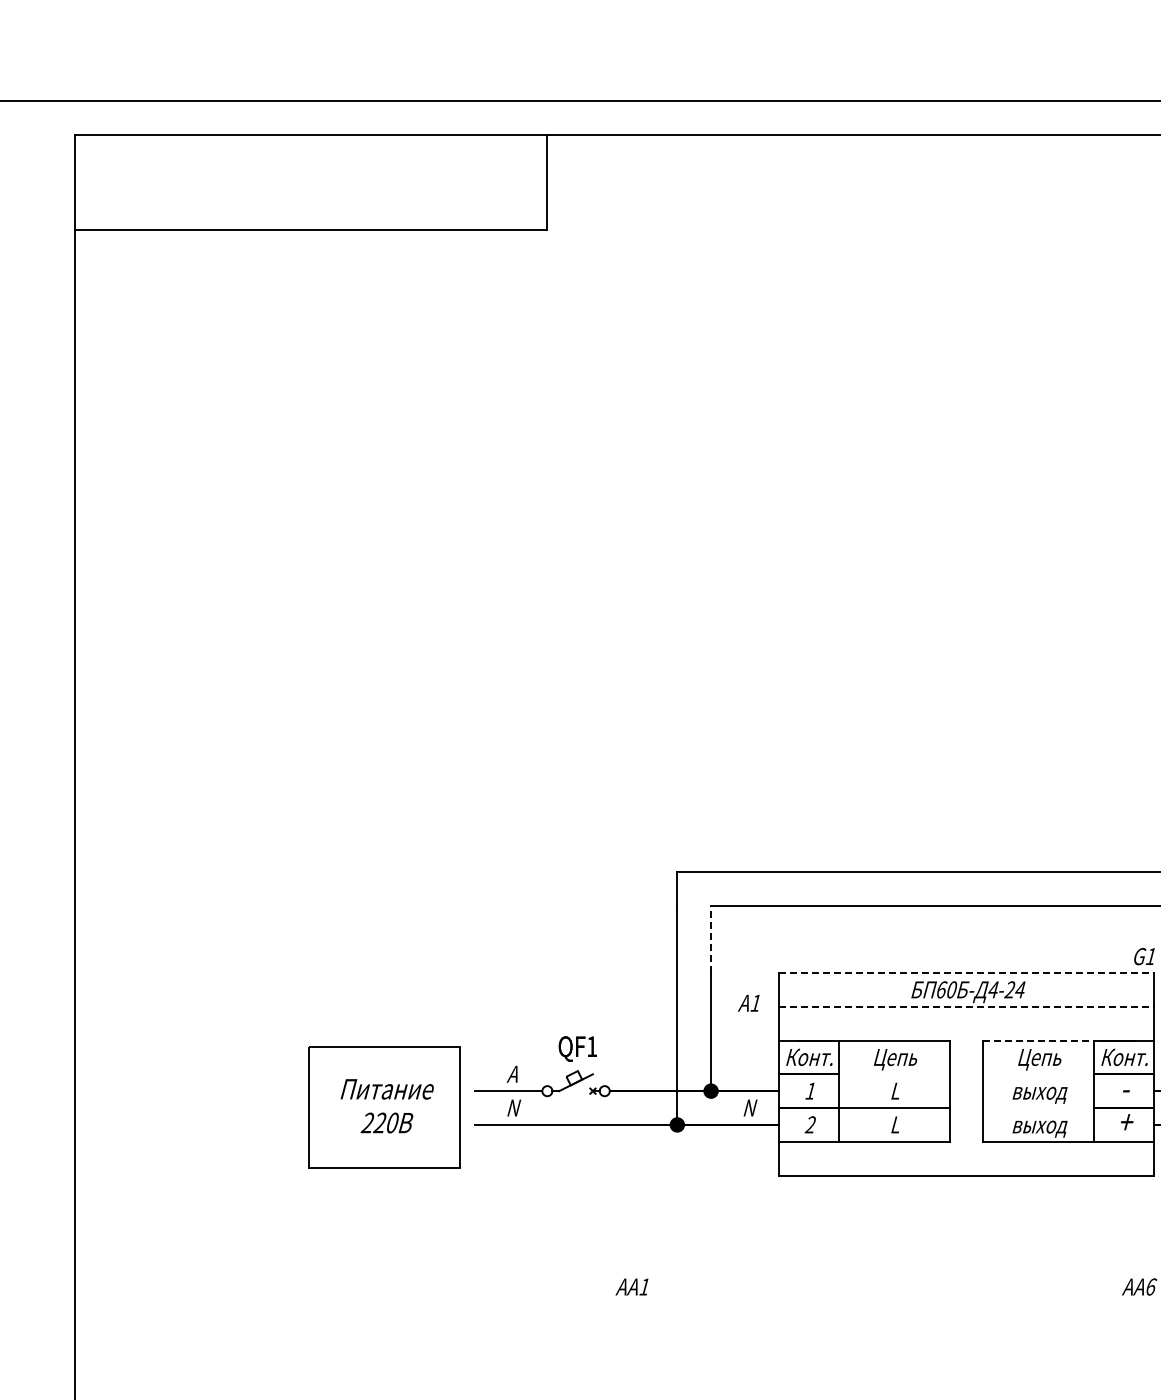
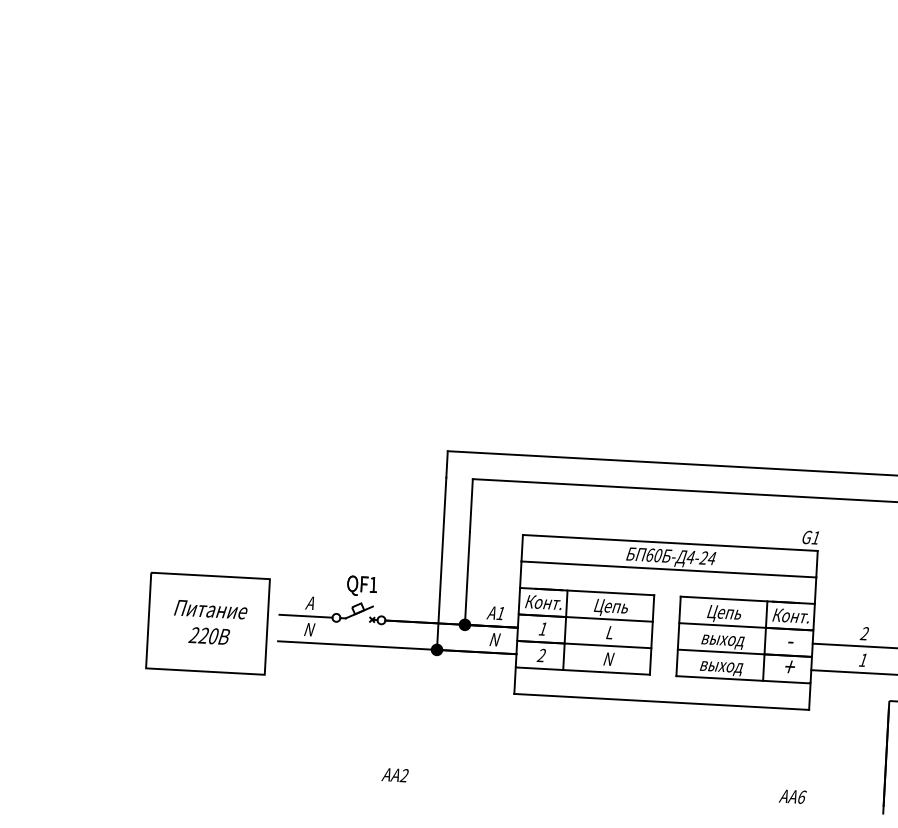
line: (711, 939) -> (471, 505), dashed -> solid
line: (966, 973) -> (670, 543), dashed -> solid
text: (748, 1002) -> (495, 612), moved
line: (966, 1006) -> (668, 569), dashed -> solid
line: (1039, 1040) -> (724, 599), dashed -> solid
line: (894, 1074) -> (609, 619), added
line: (1038, 1074) -> (722, 625), added
line: (1038, 1108) -> (721, 652), added
text: (896, 1124) -> (609, 658), L -> N
text: (643, 1286) -> (403, 775), AA1 -> AA2

